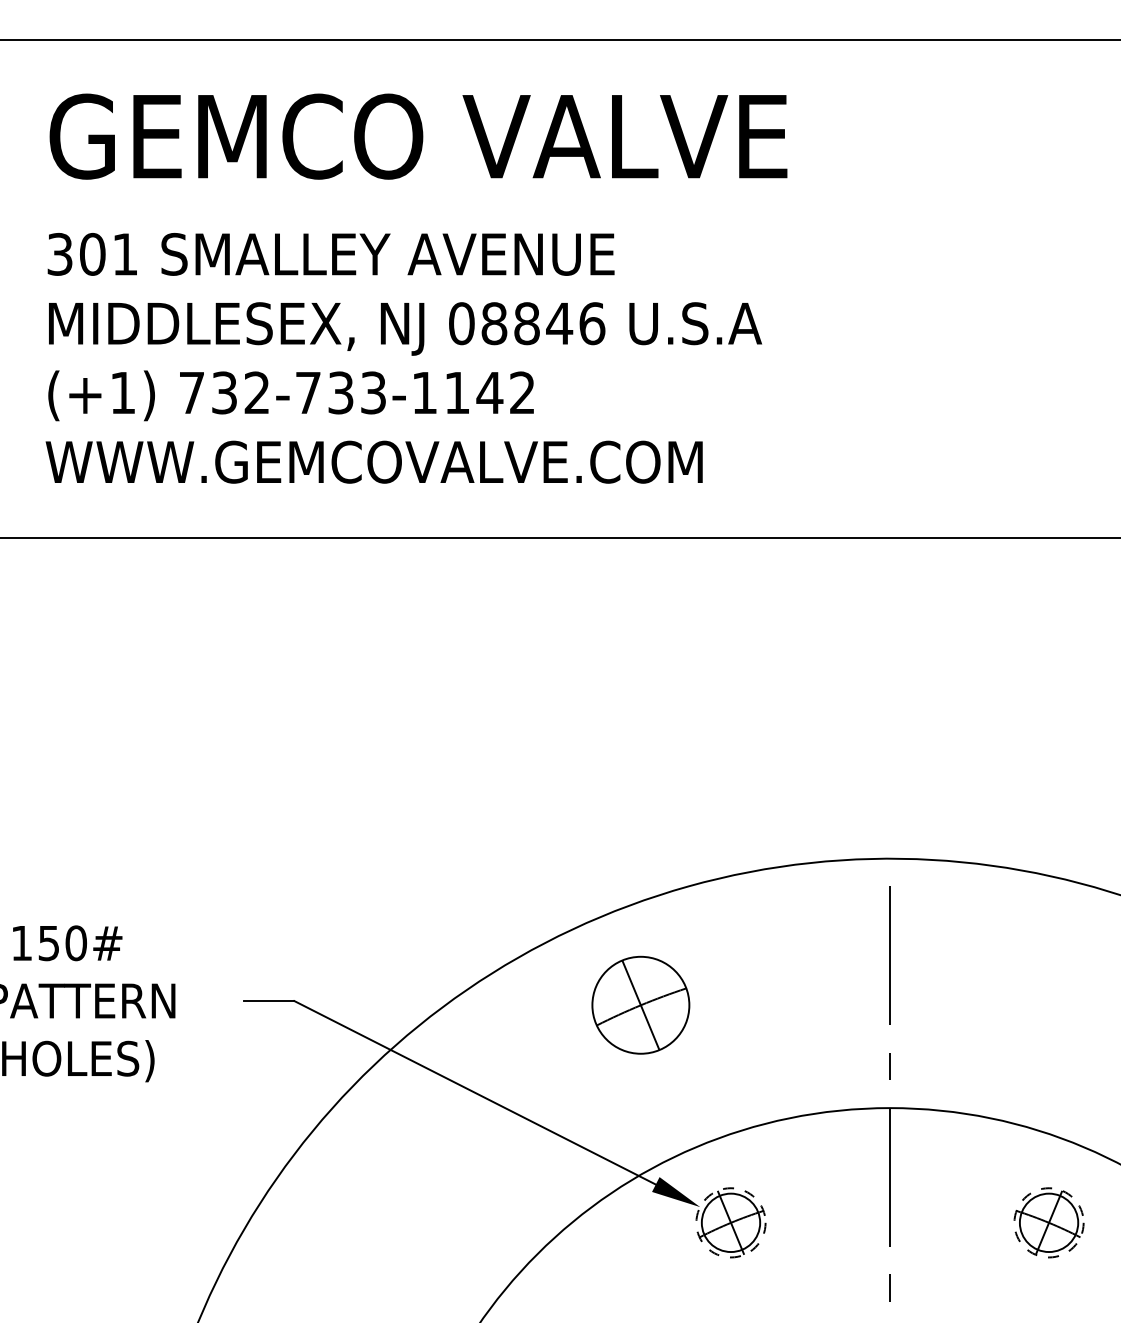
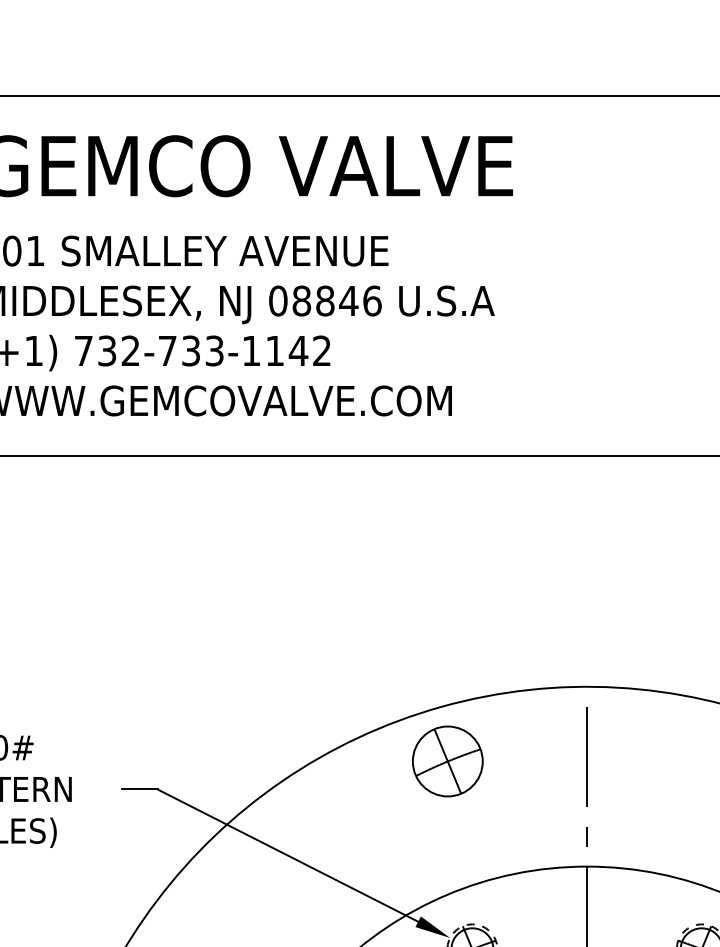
part: (640, 1004) -> (447, 760), moved

